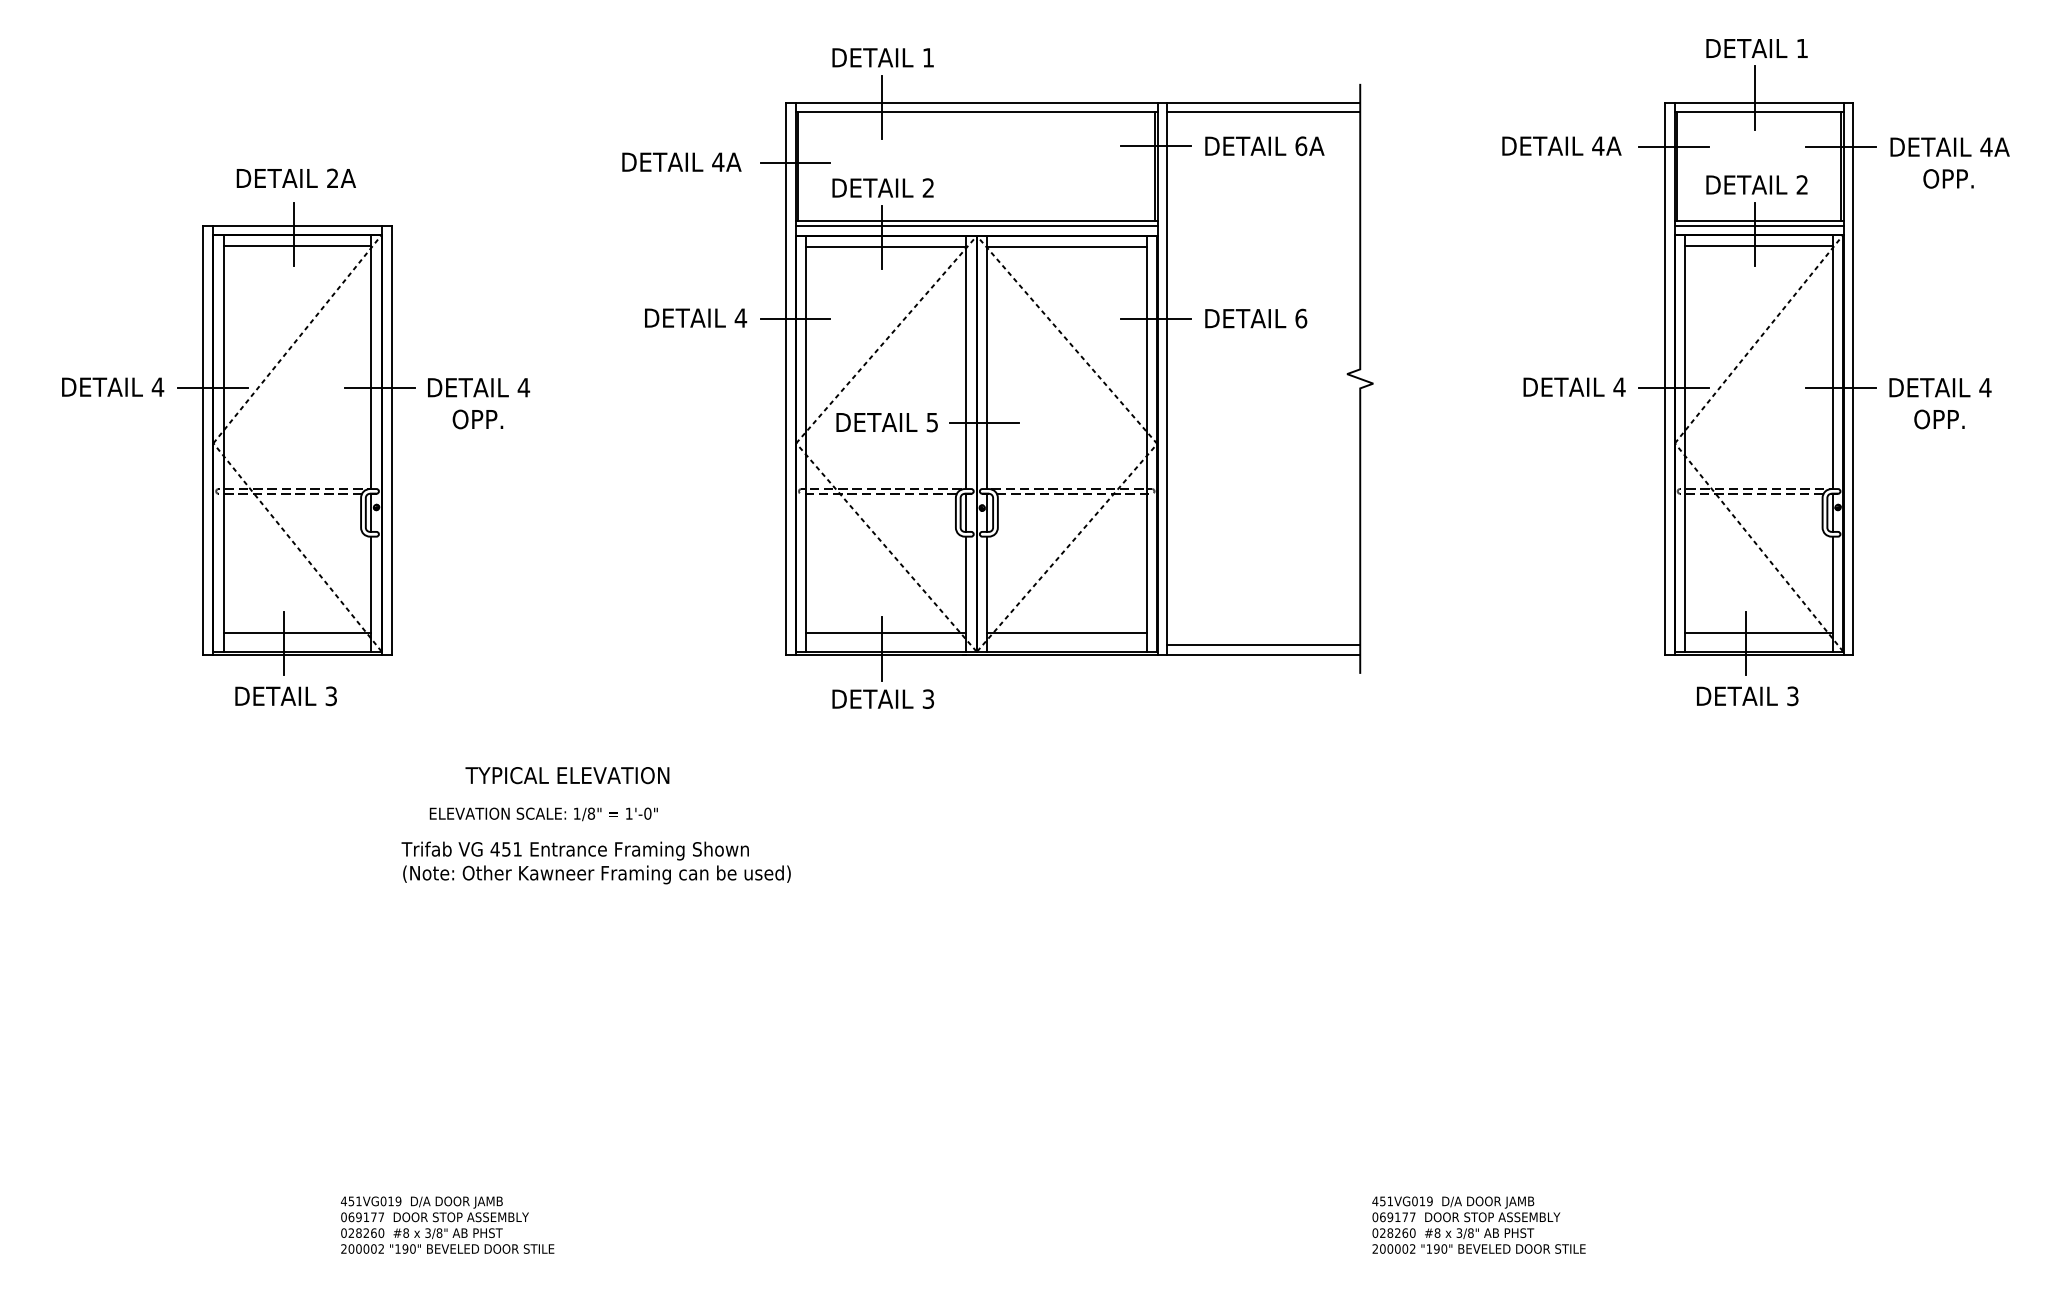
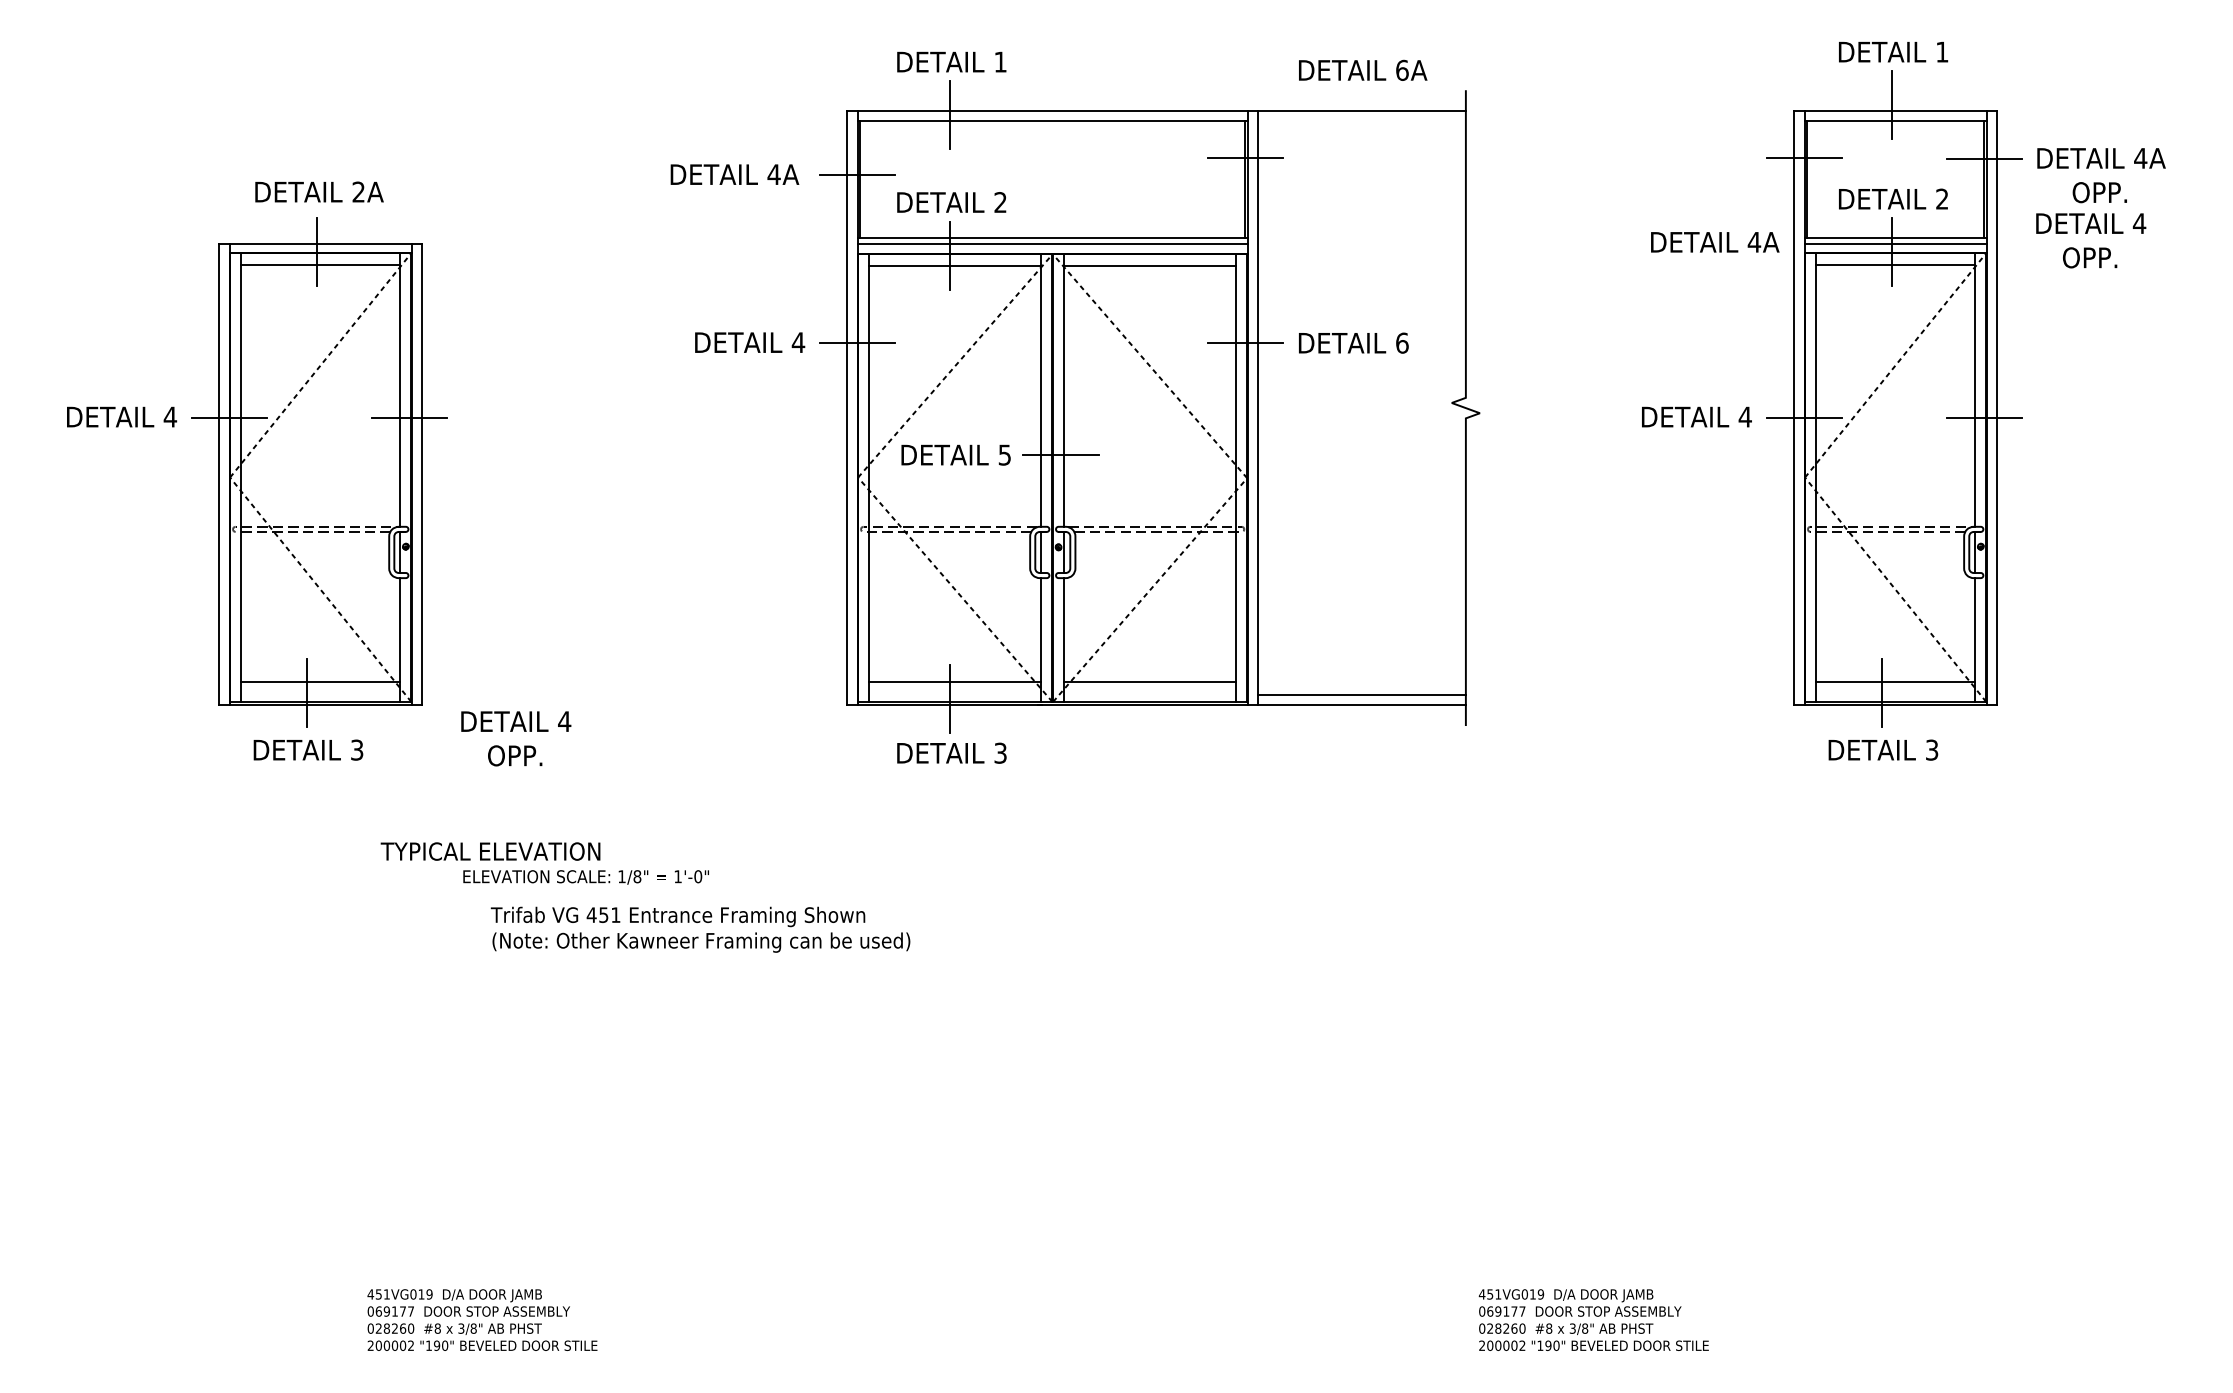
line: (1263, 112) -> (1361, 121), removed
text: (1265, 145) -> (1363, 69), moved
text: (1562, 146) -> (1715, 242), moved
text: (479, 403) -> (516, 738), moved
text: (1940, 403) -> (2091, 240), moved
text: (567, 775) -> (490, 851), moved
text: (596, 862) -> (700, 929), moved

